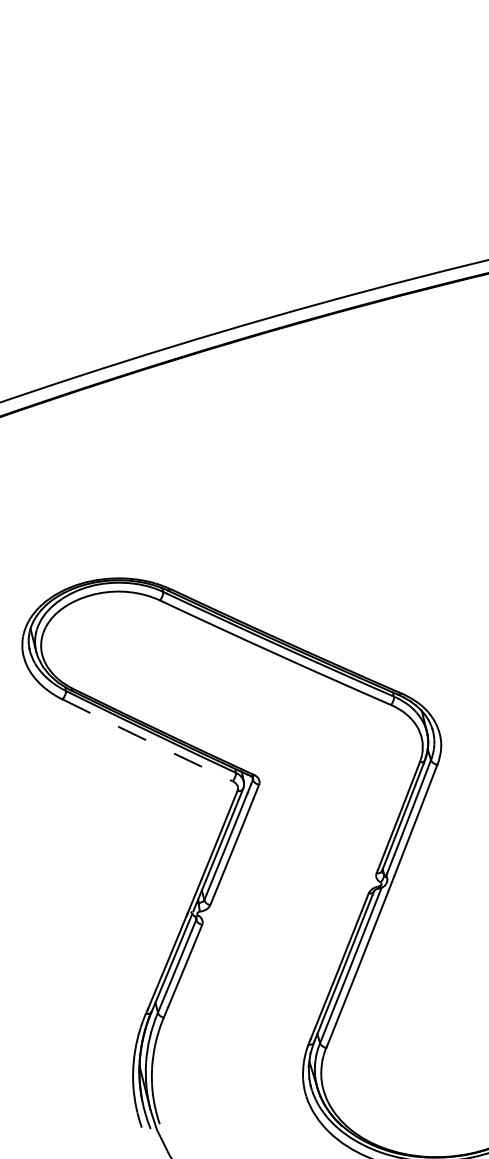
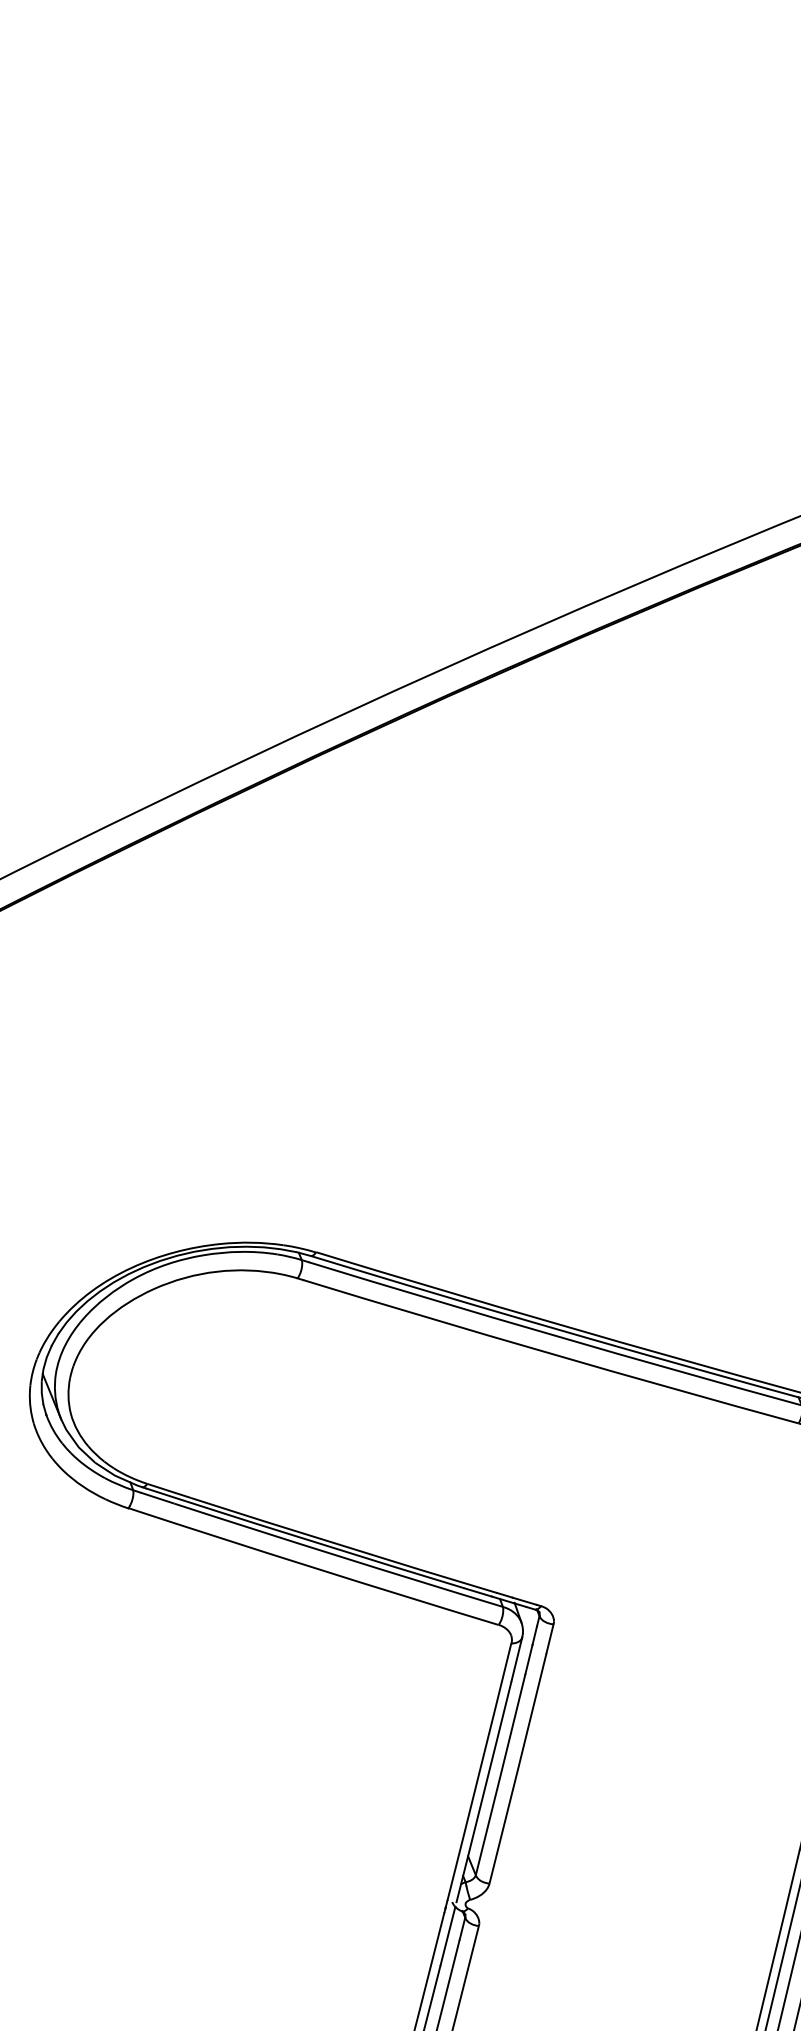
arc: (147, 740) -> (313, 1567), dashed -> solid

